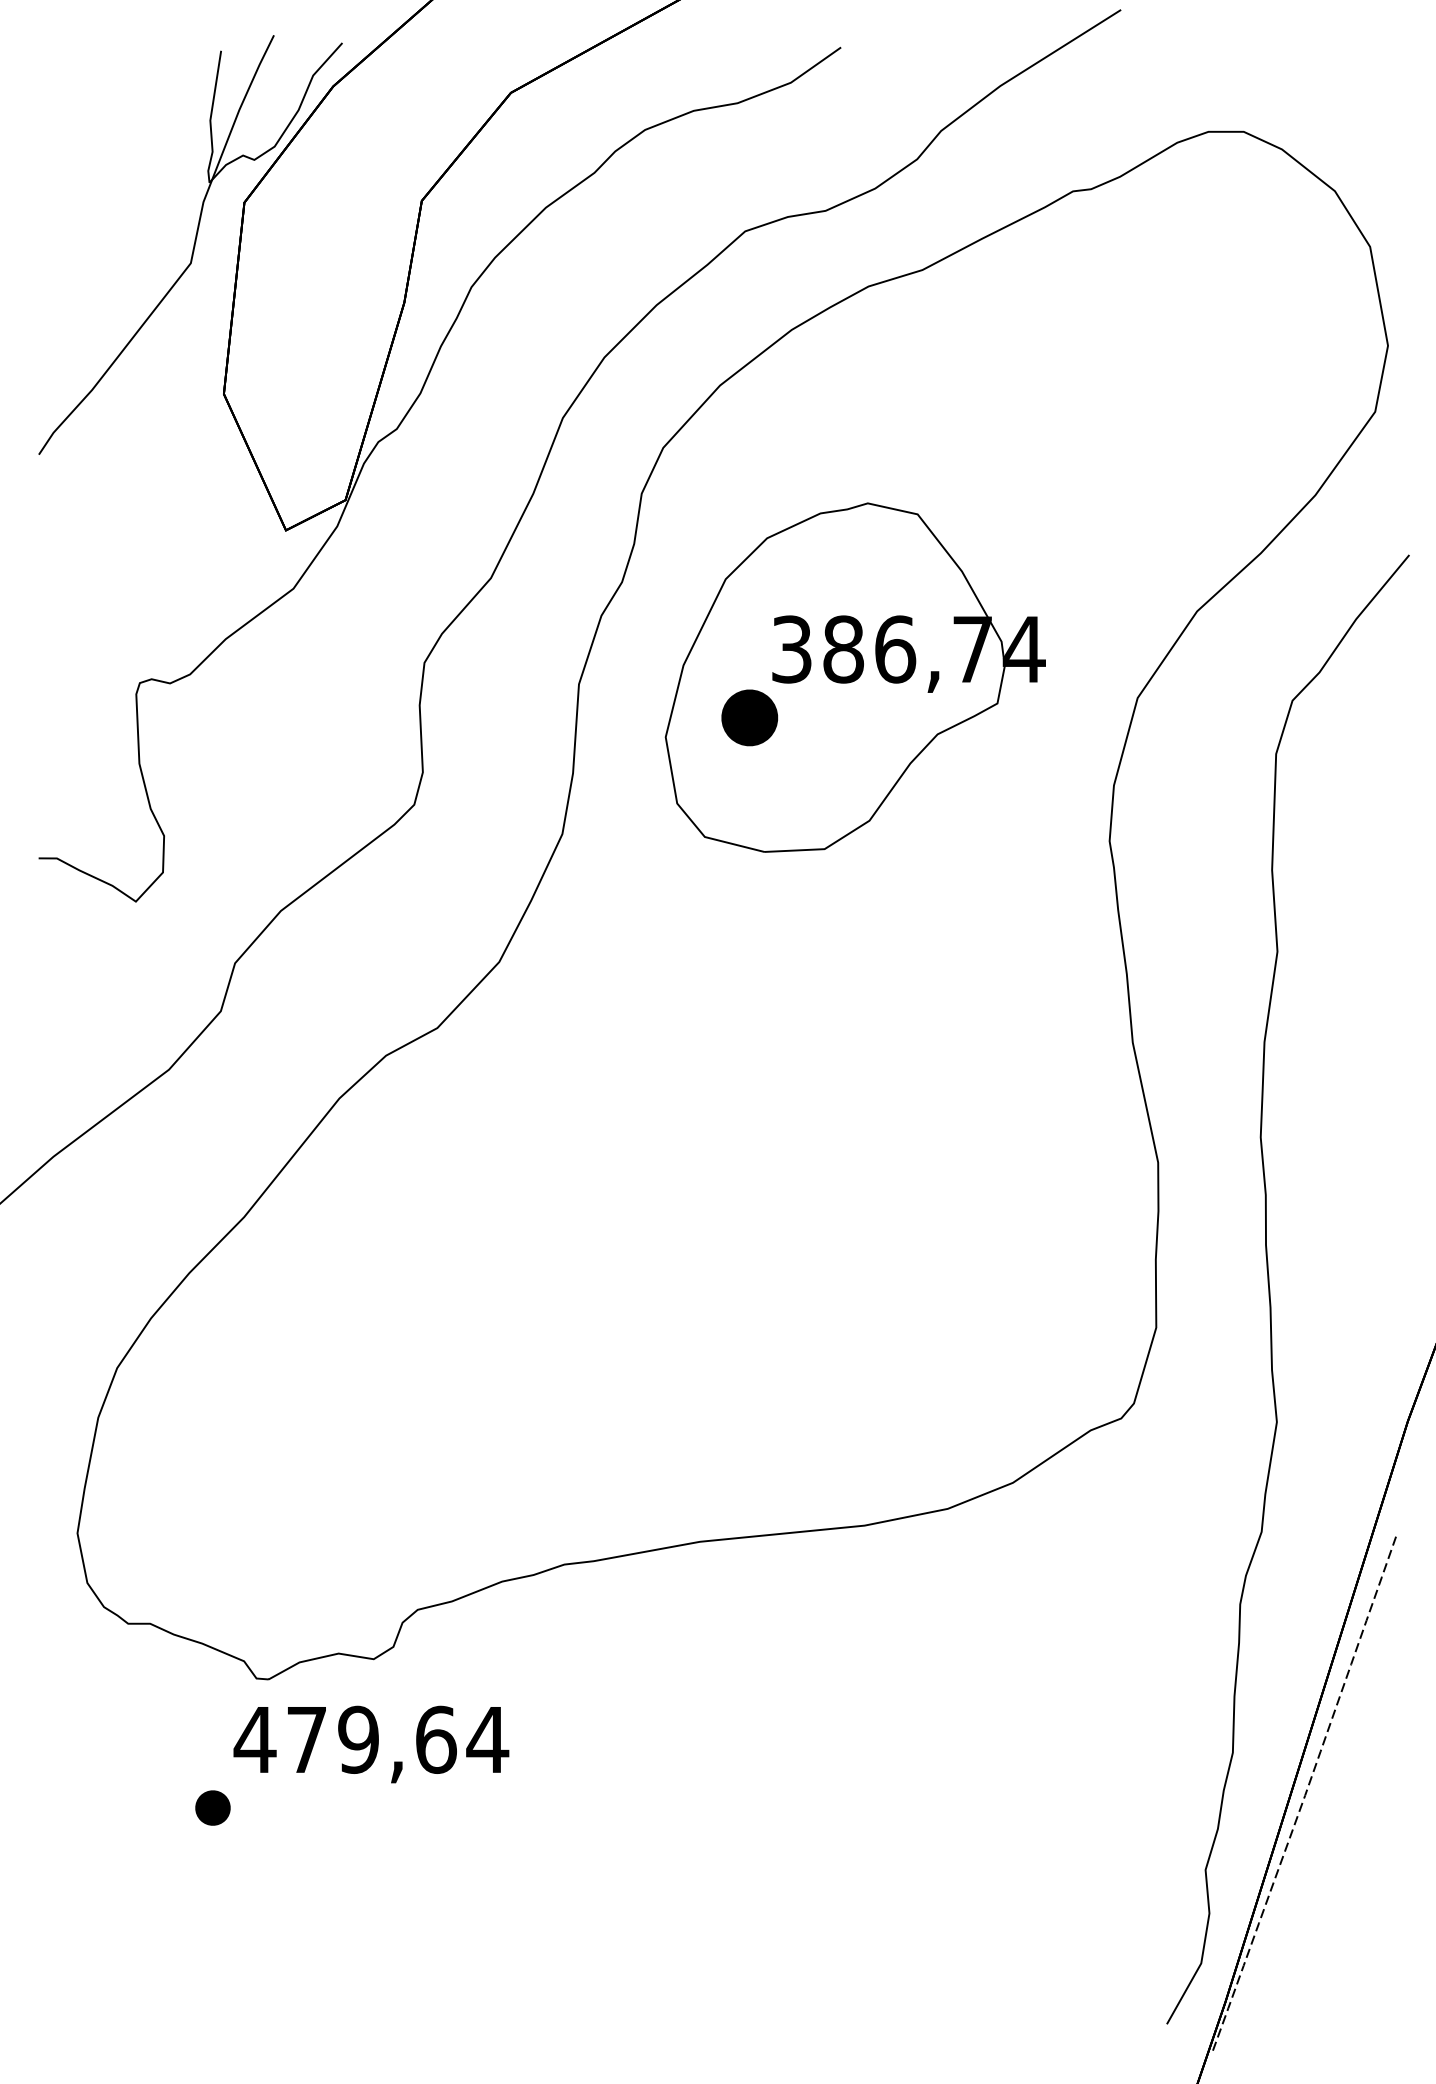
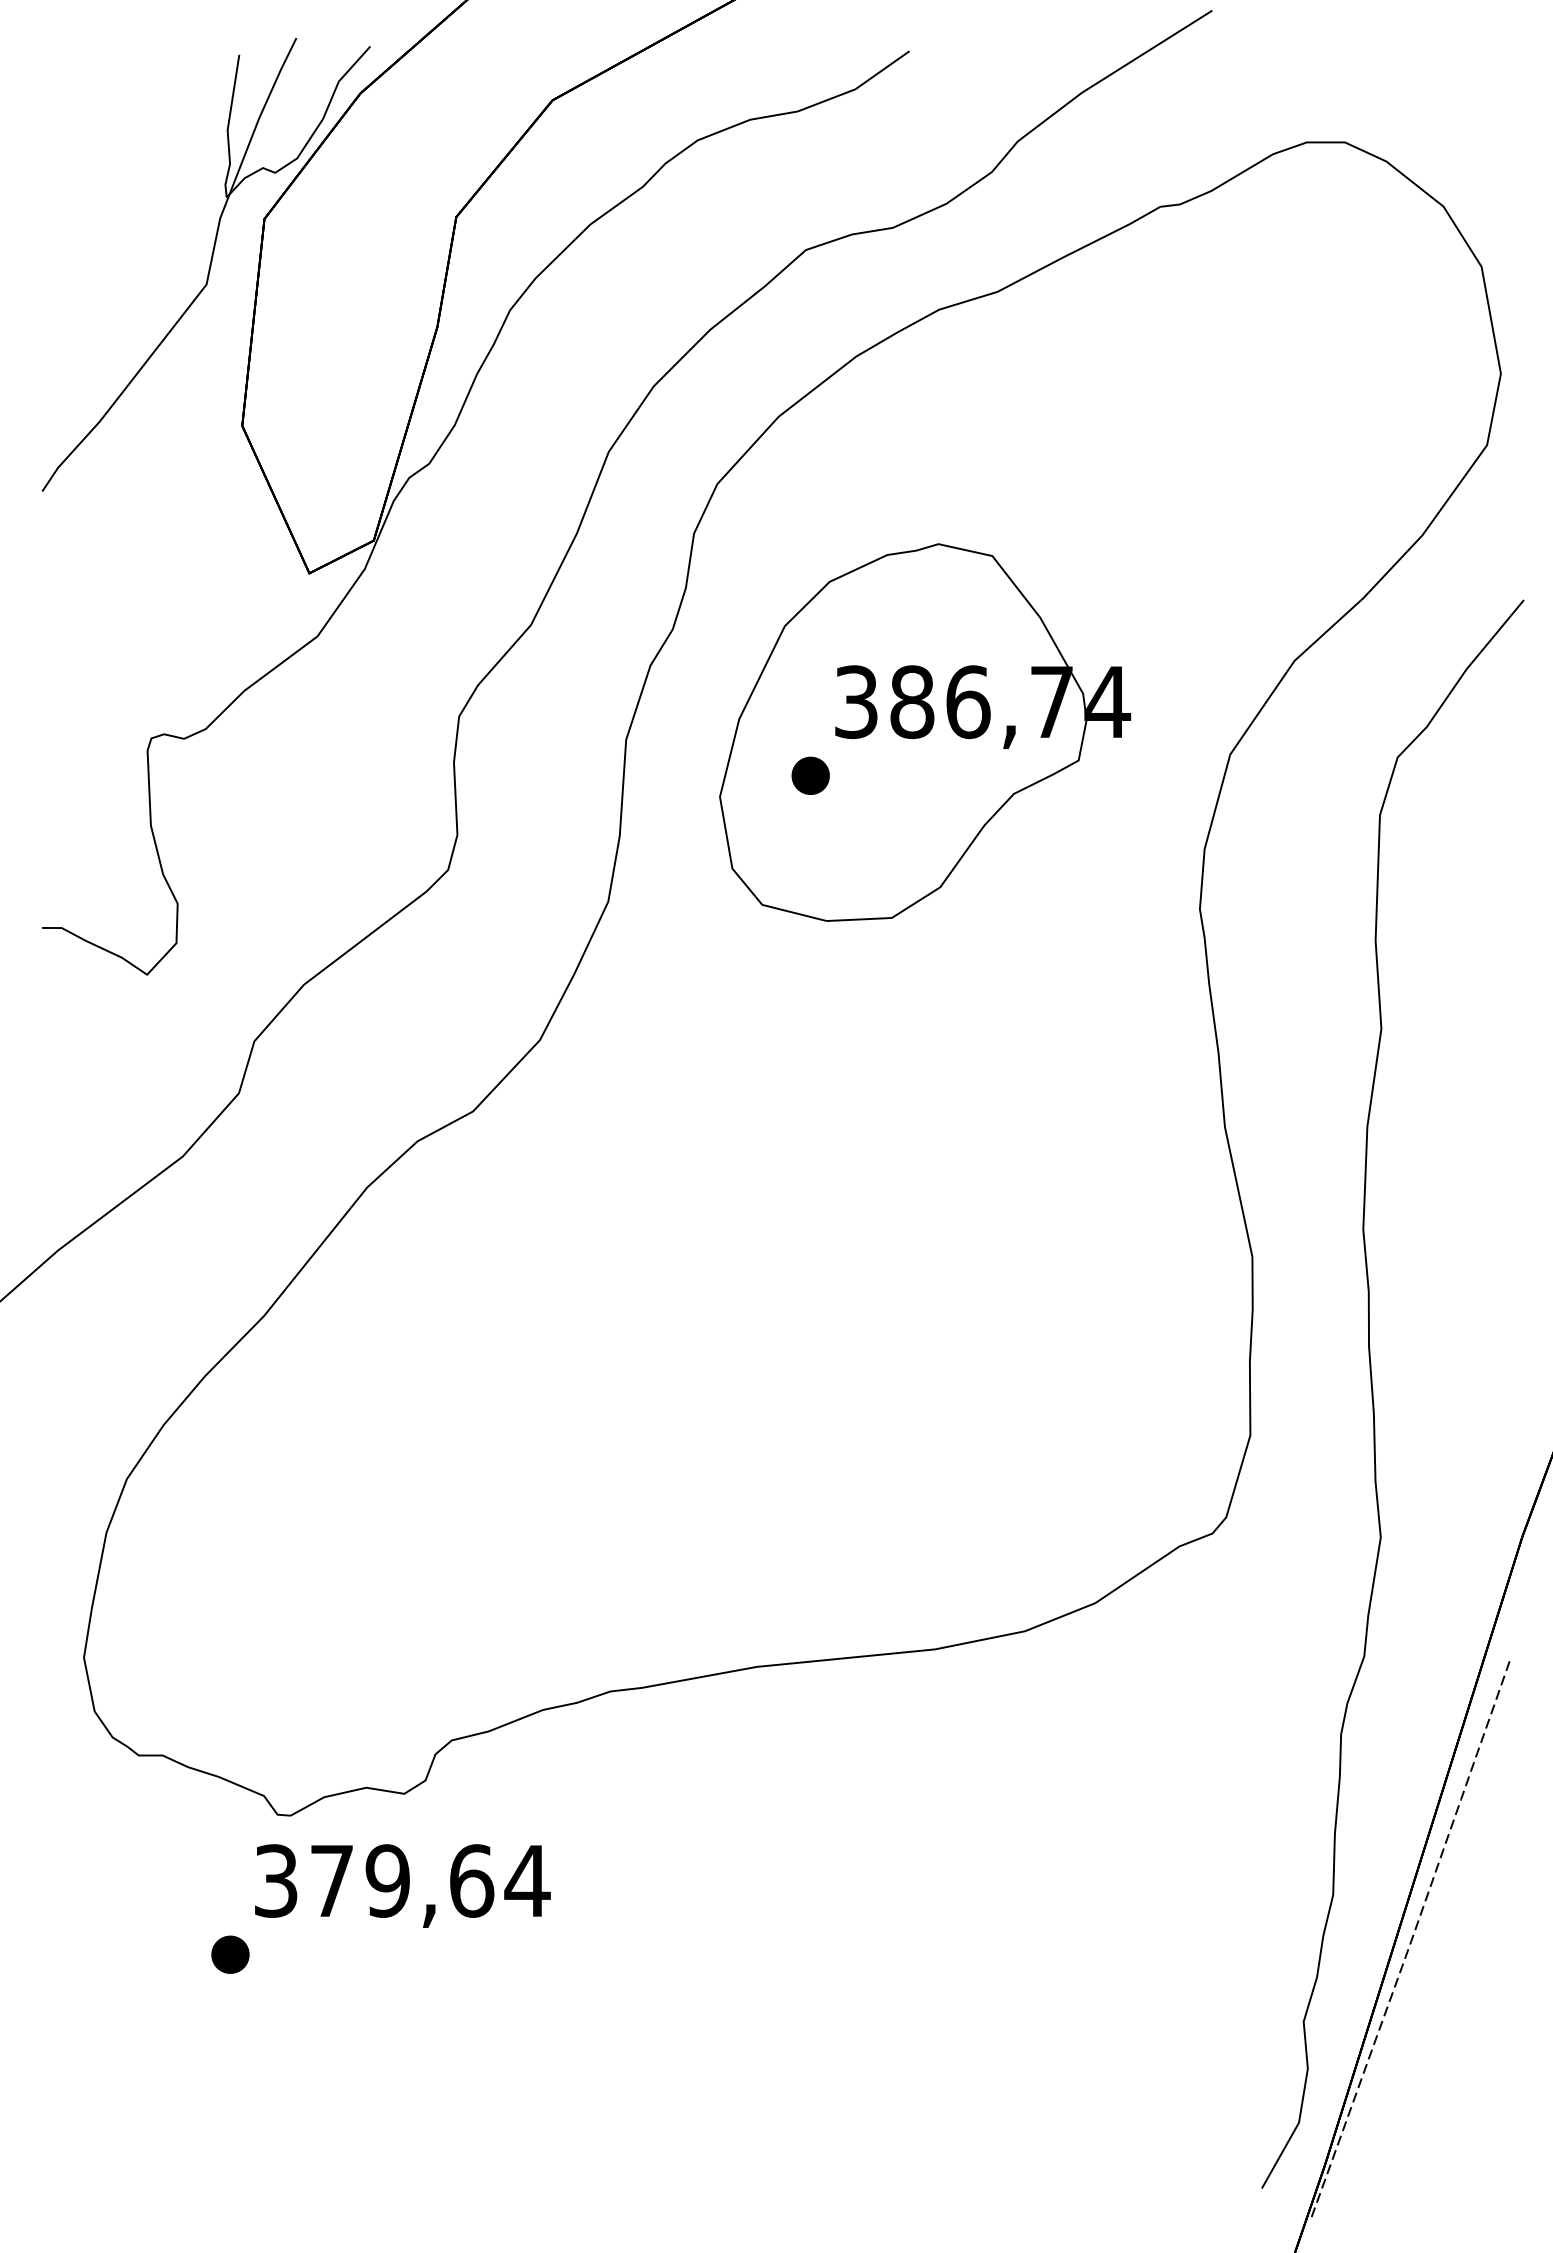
part: (749, 717) -> (810, 775), size x0.62
text: (254, 1739) -> (275, 1880), 479,64 -> 379,64

